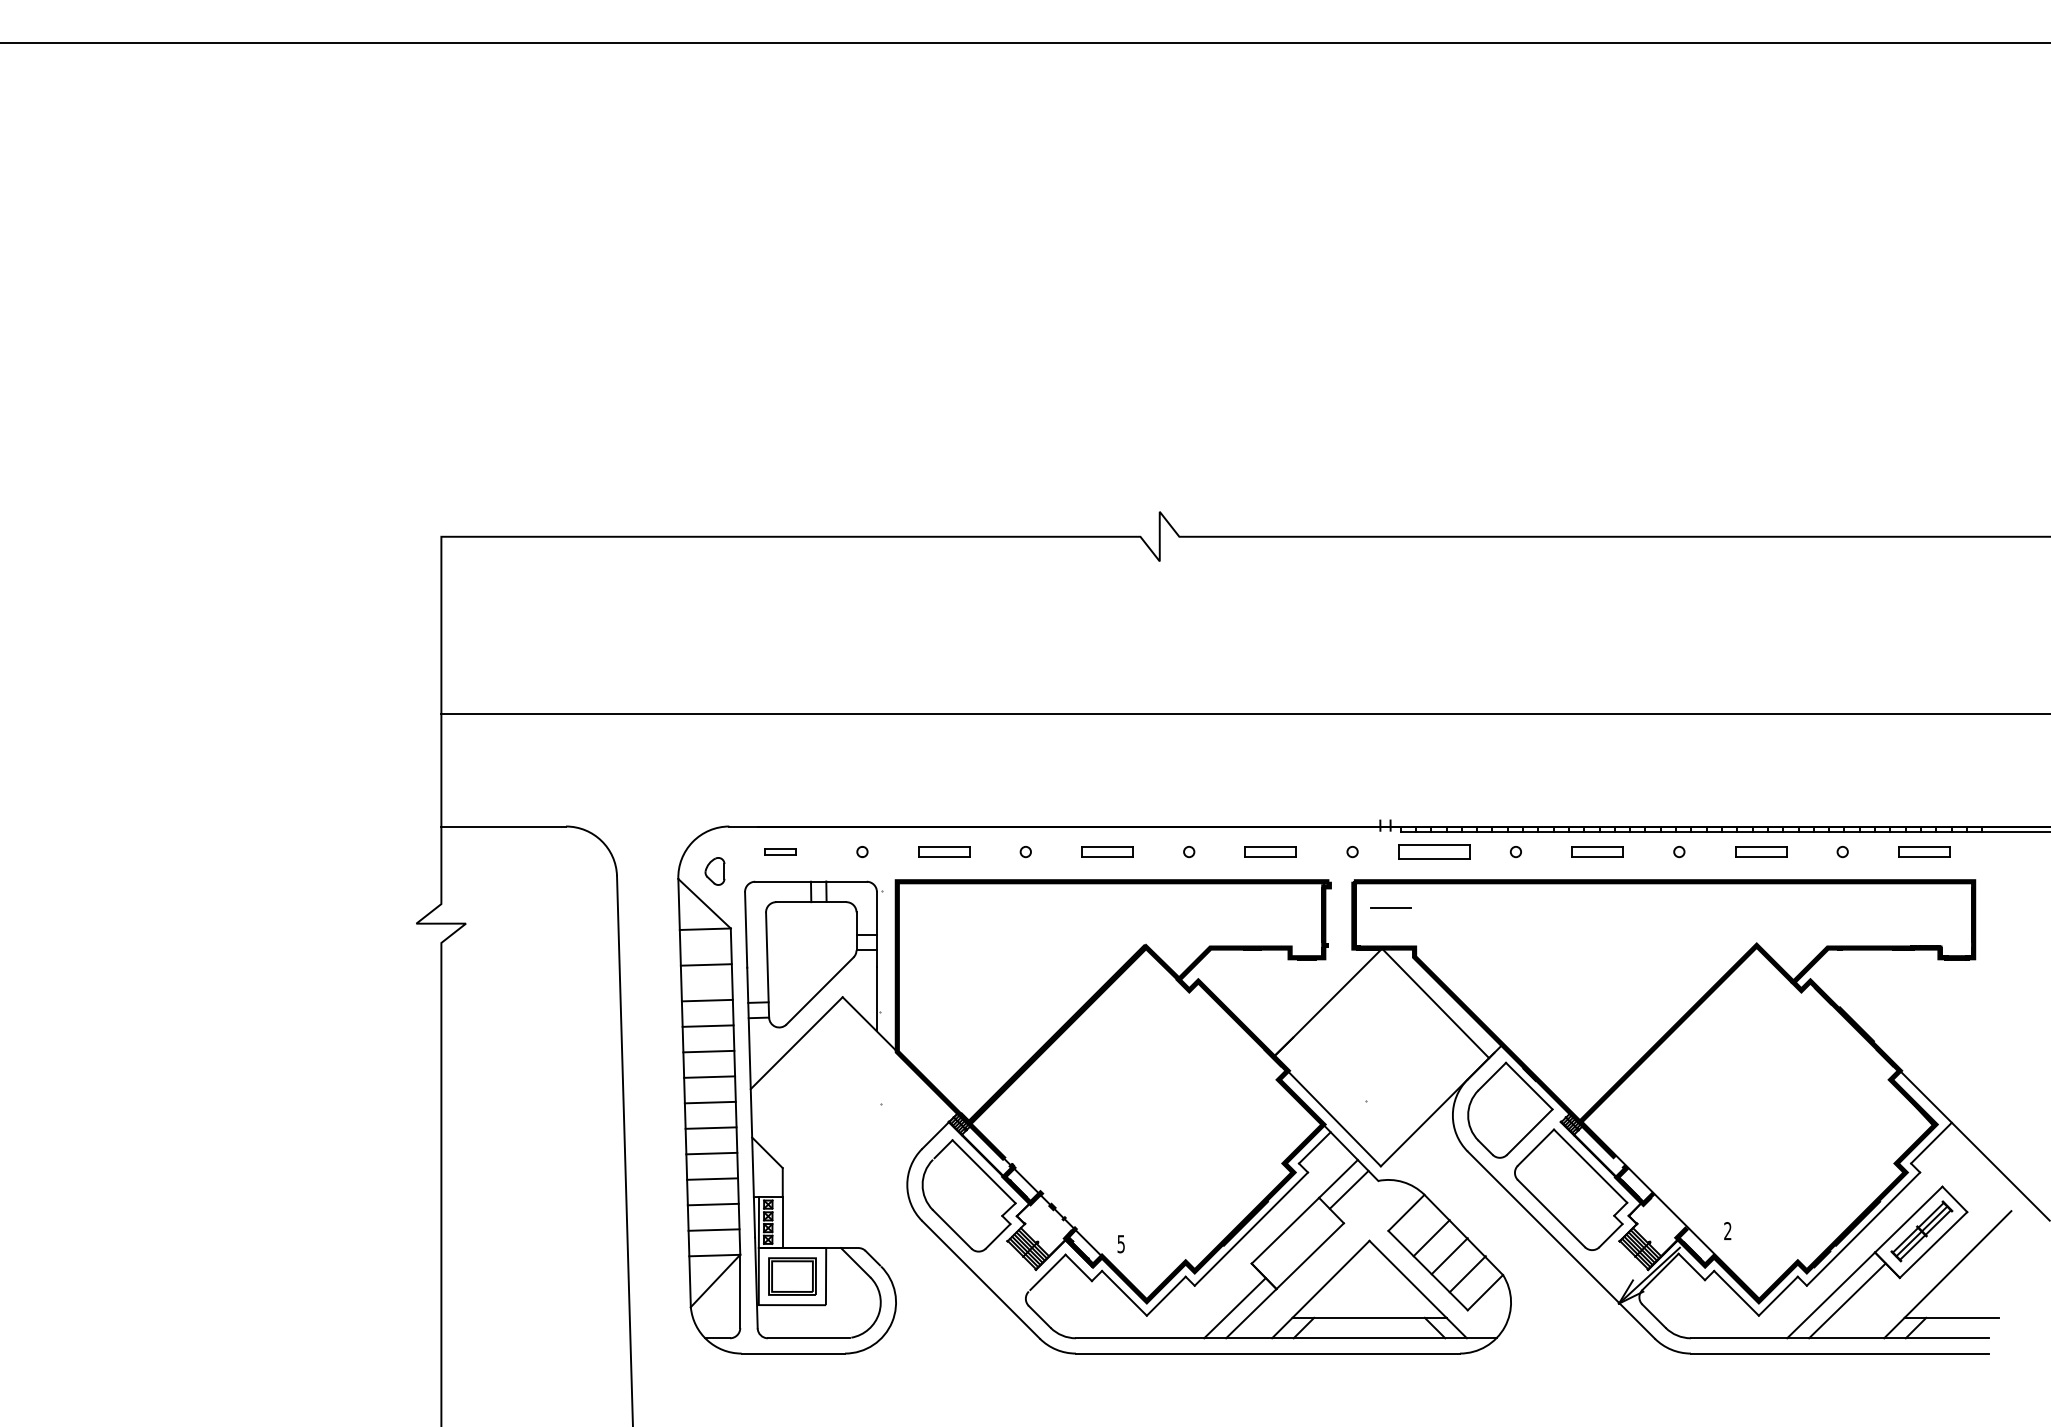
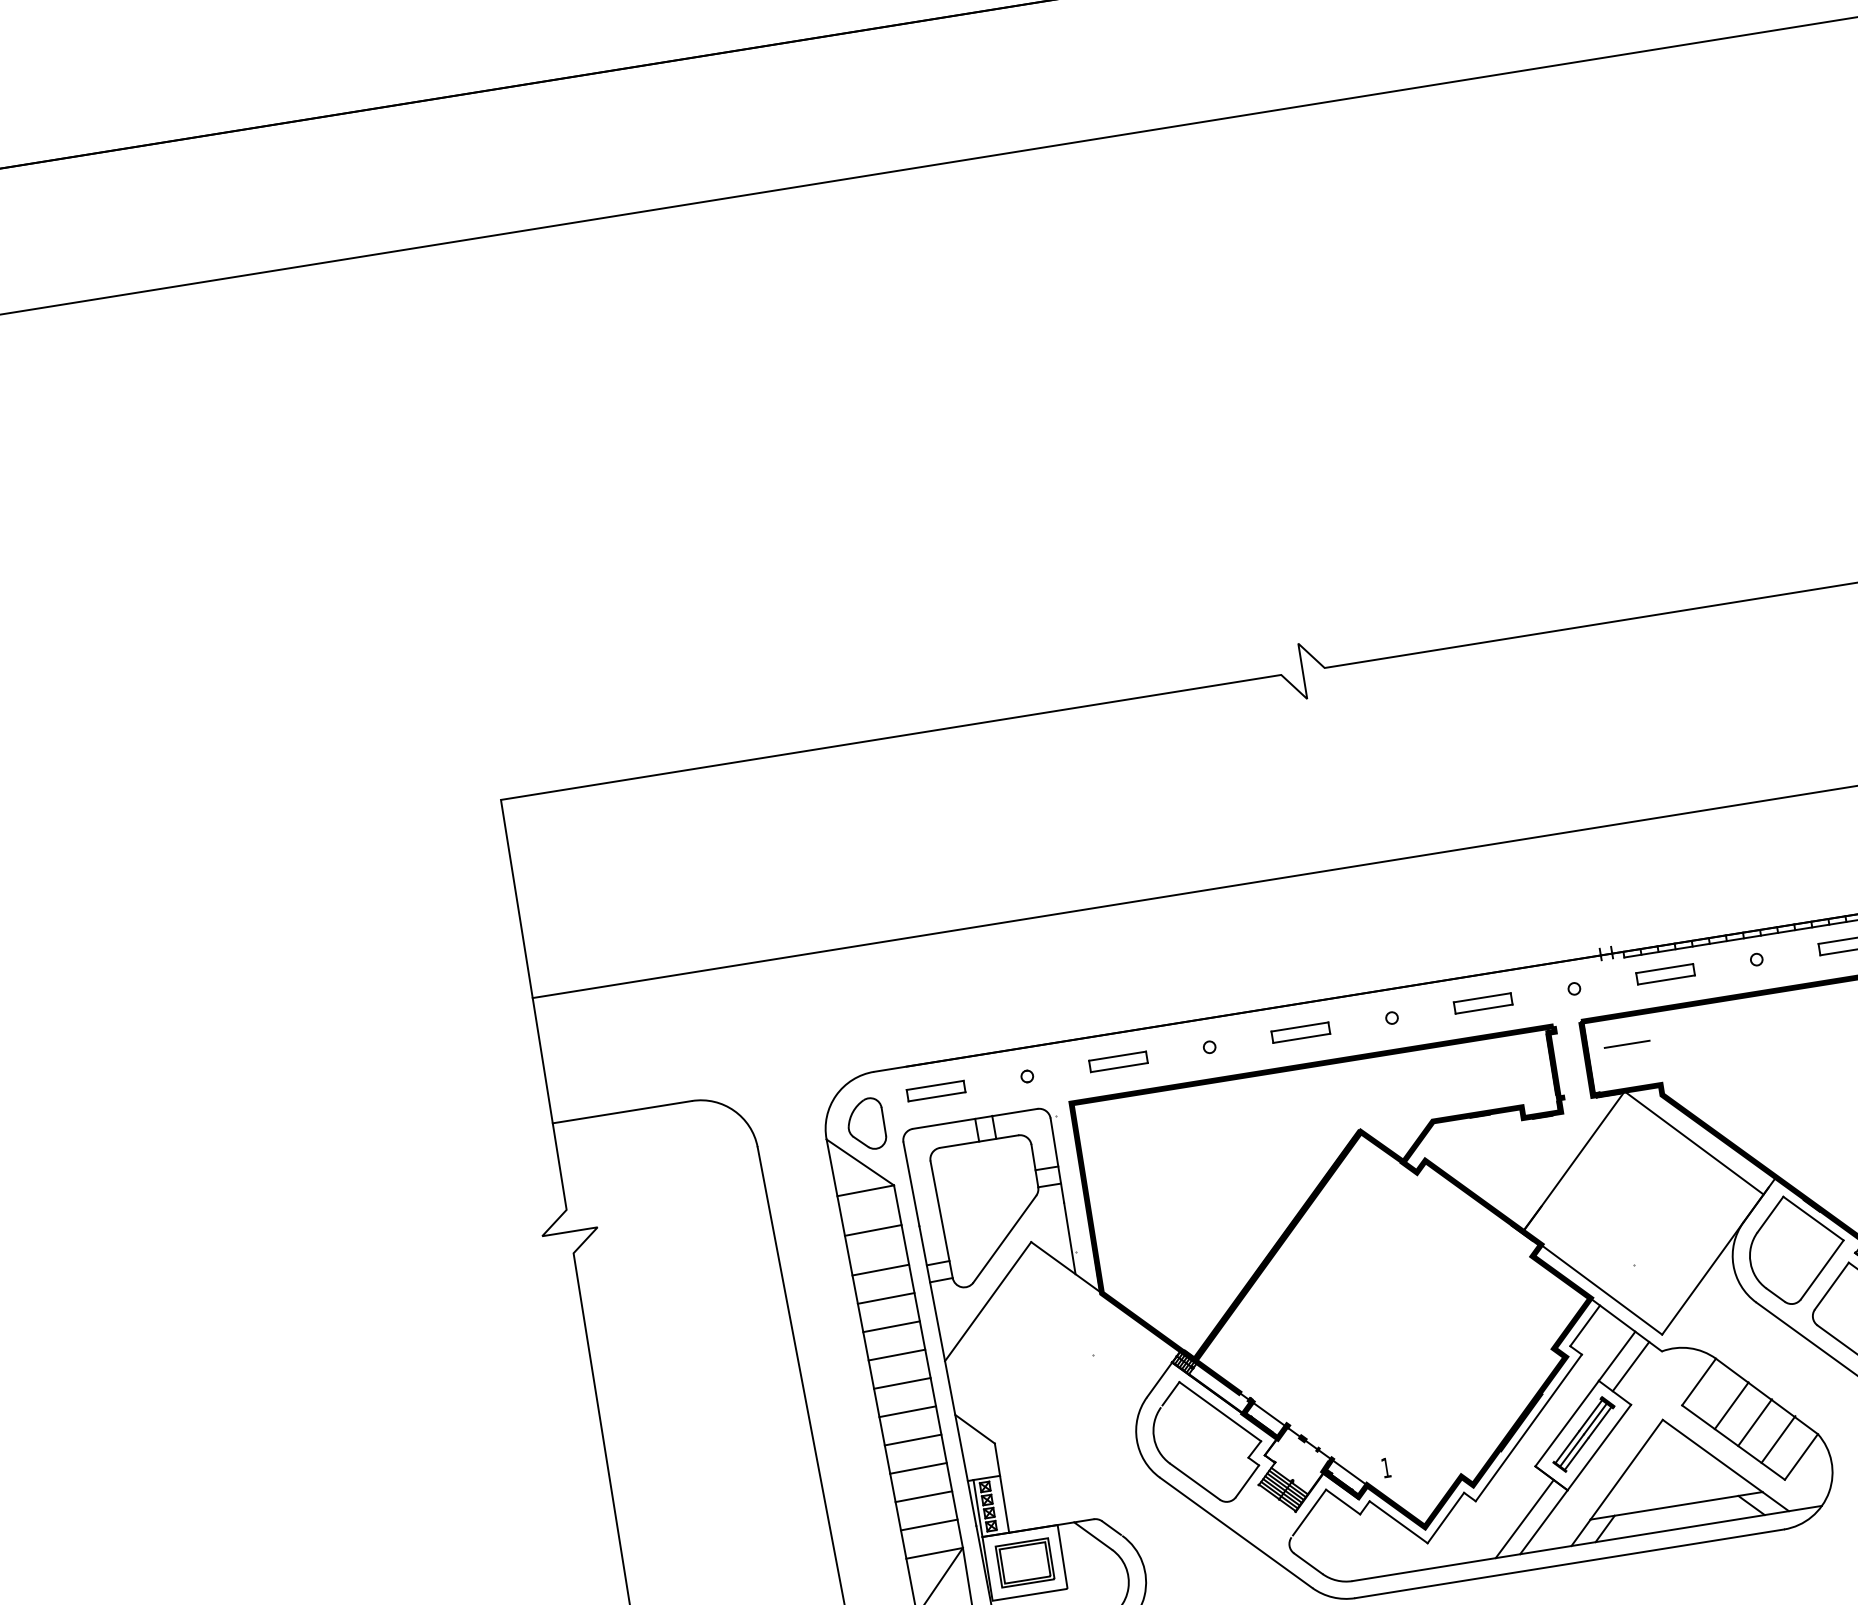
part: (780, 851) -> (935, 1090), size x1.67
part: (1434, 851) -> (1665, 973), size x0.71
part: (714, 871) -> (865, 1124), size x1.67
part: (1298, 1242) -> (1583, 1434), added
text: (1120, 1244) -> (1385, 1468), 5 -> 1

